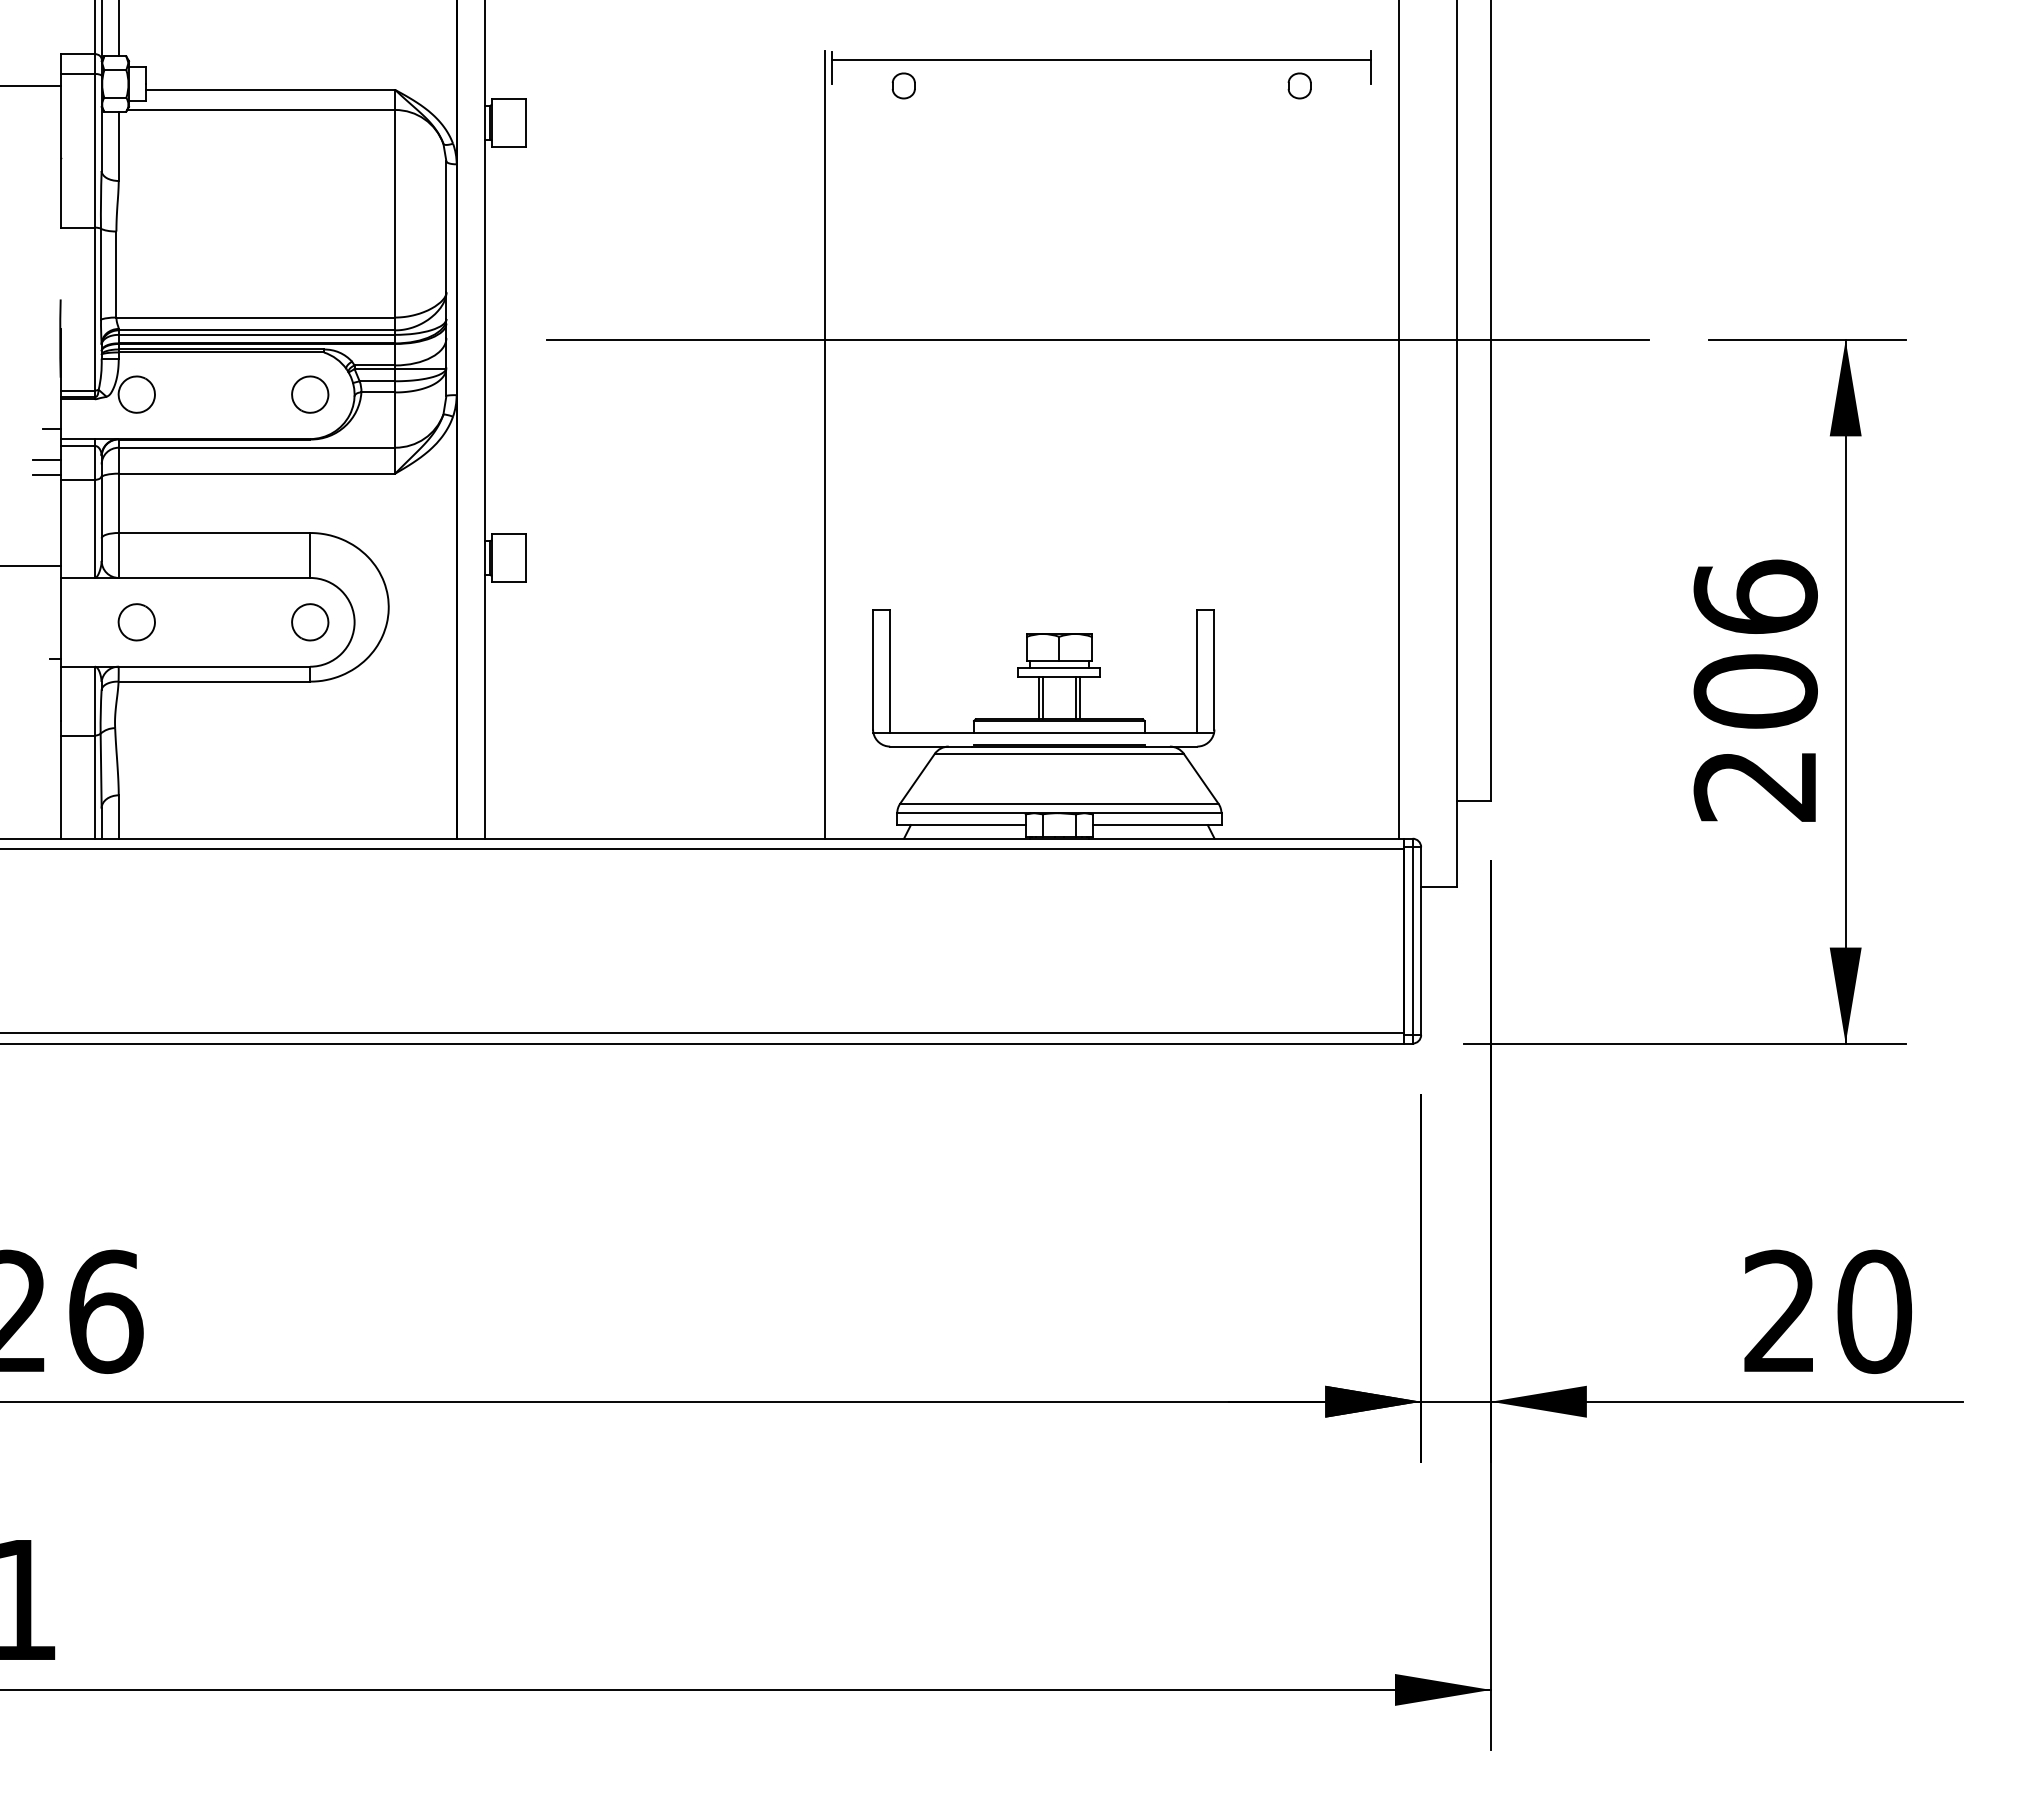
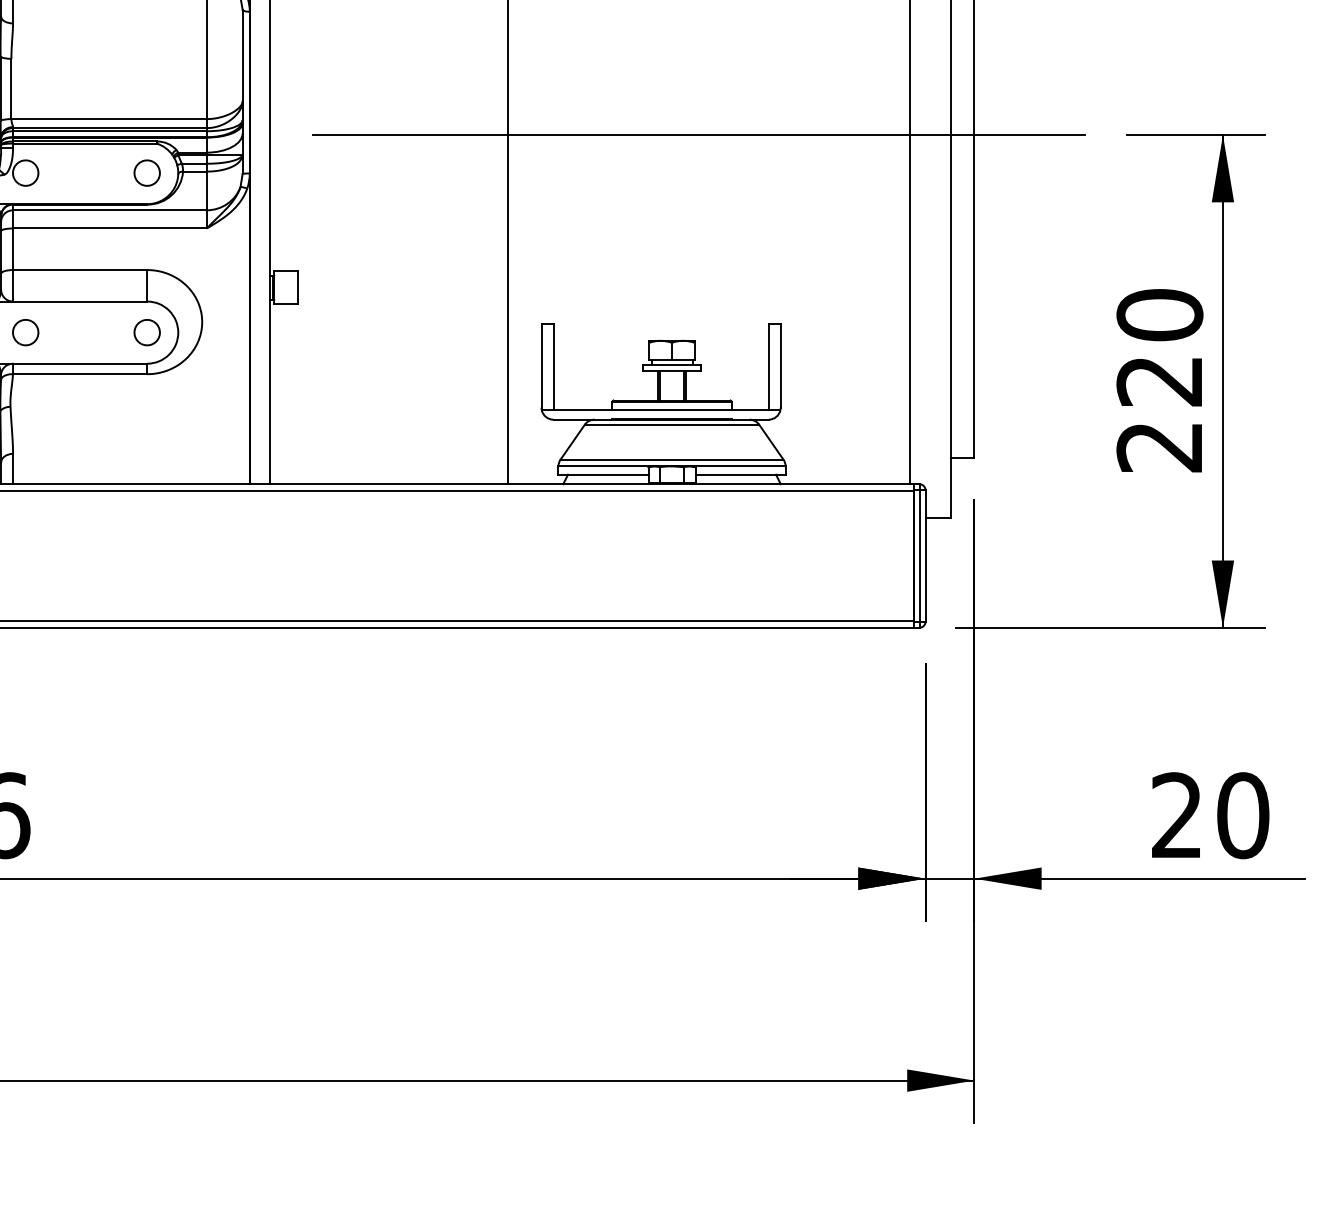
text: (1755, 643) -> (1159, 347), 206 -> 220

